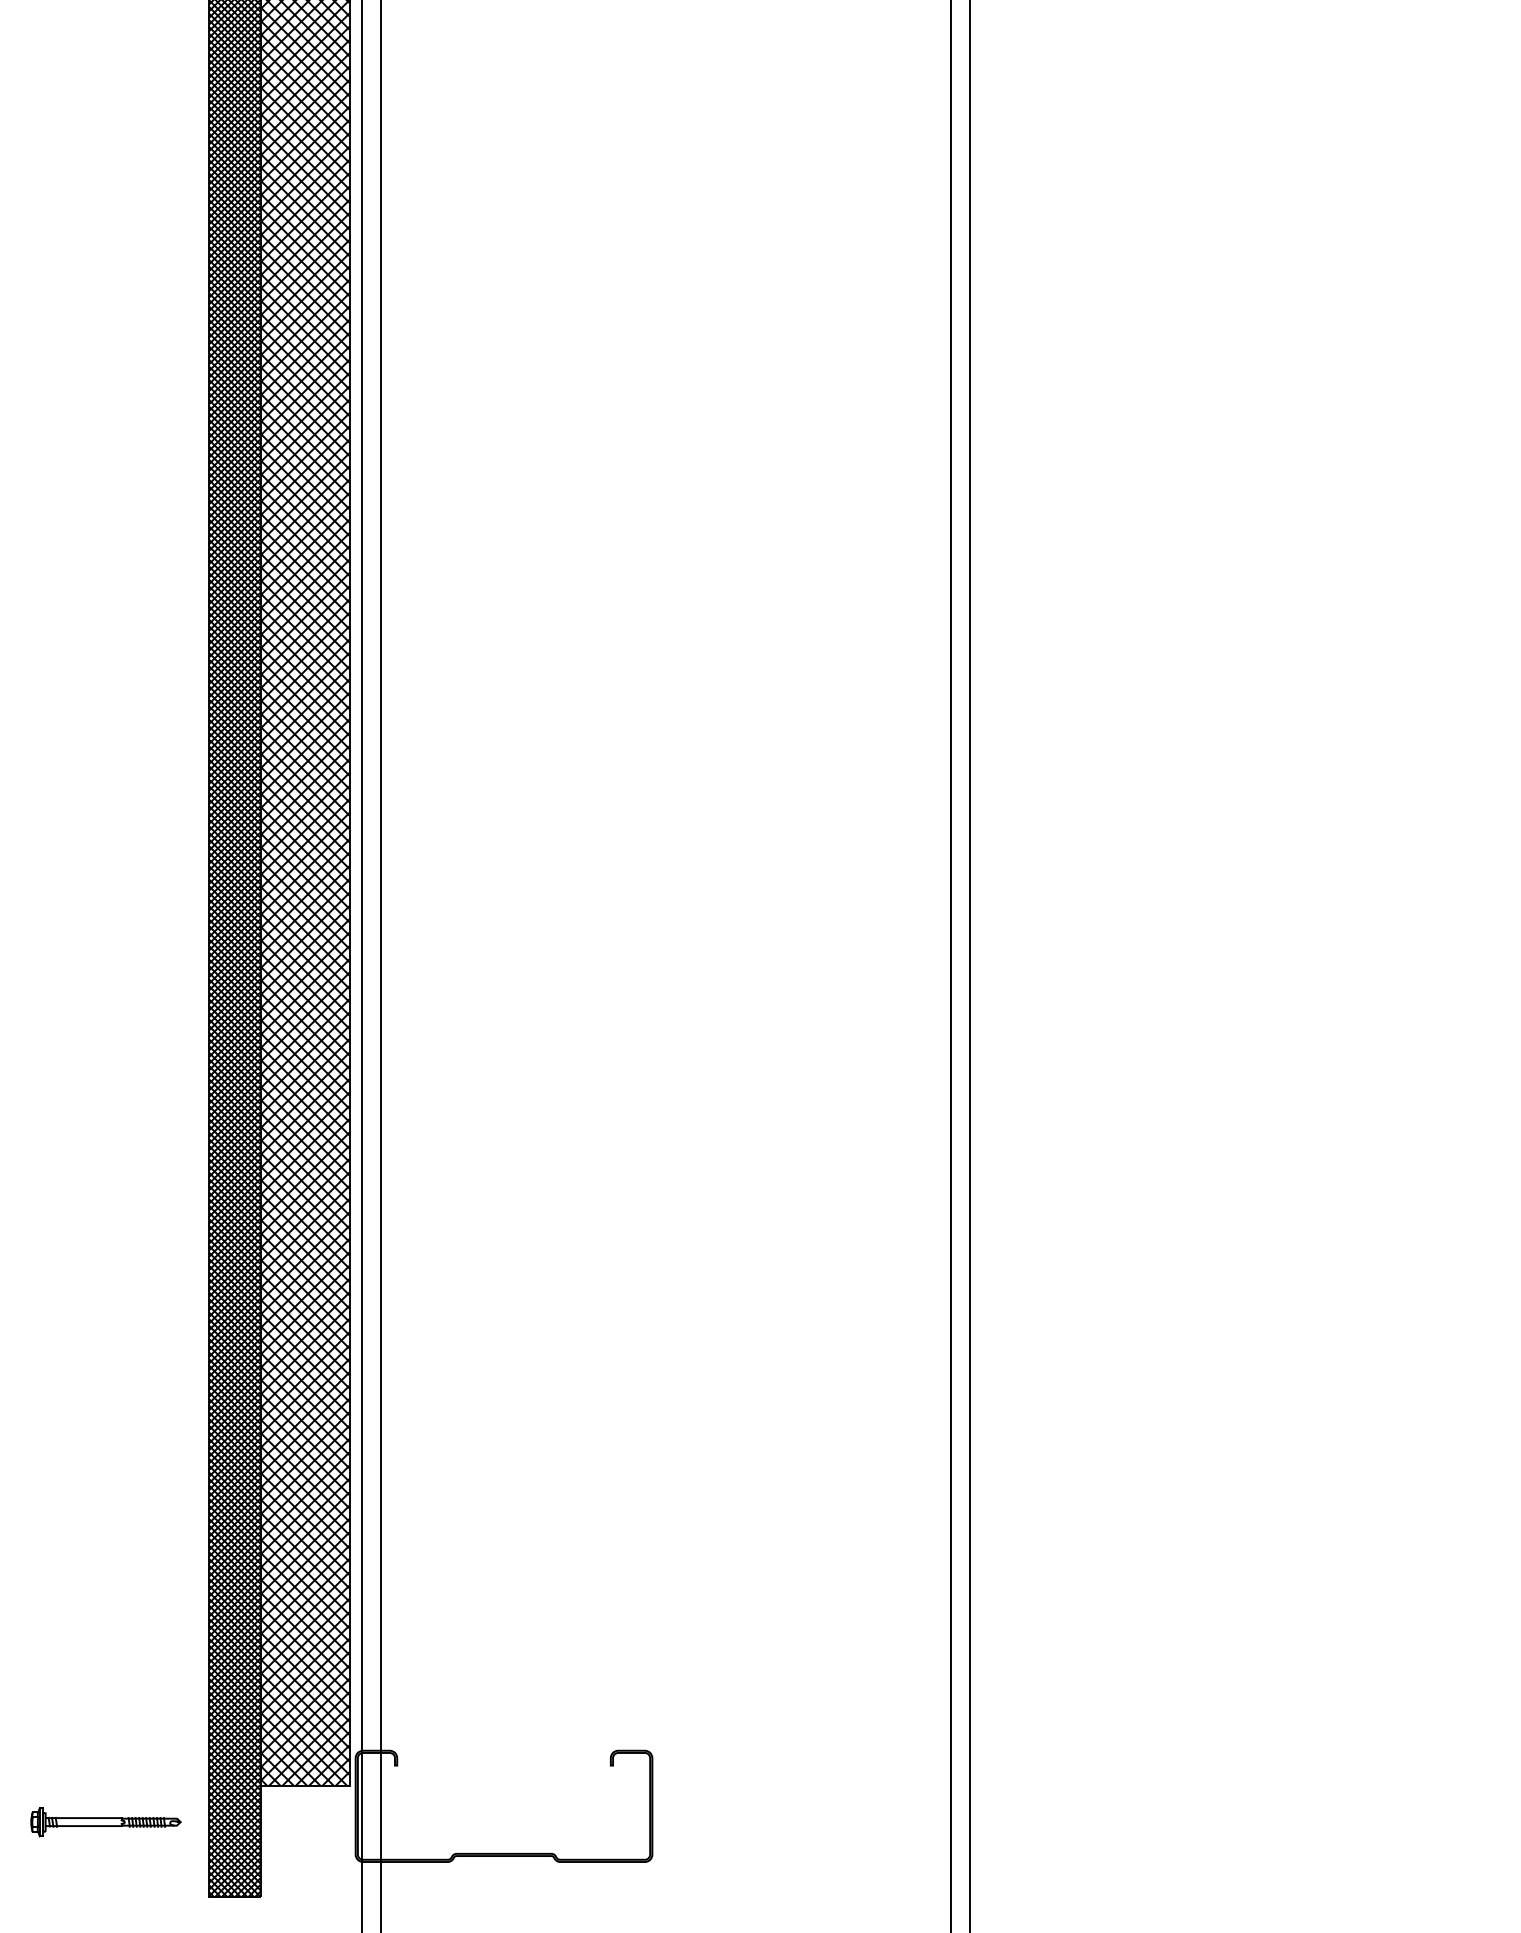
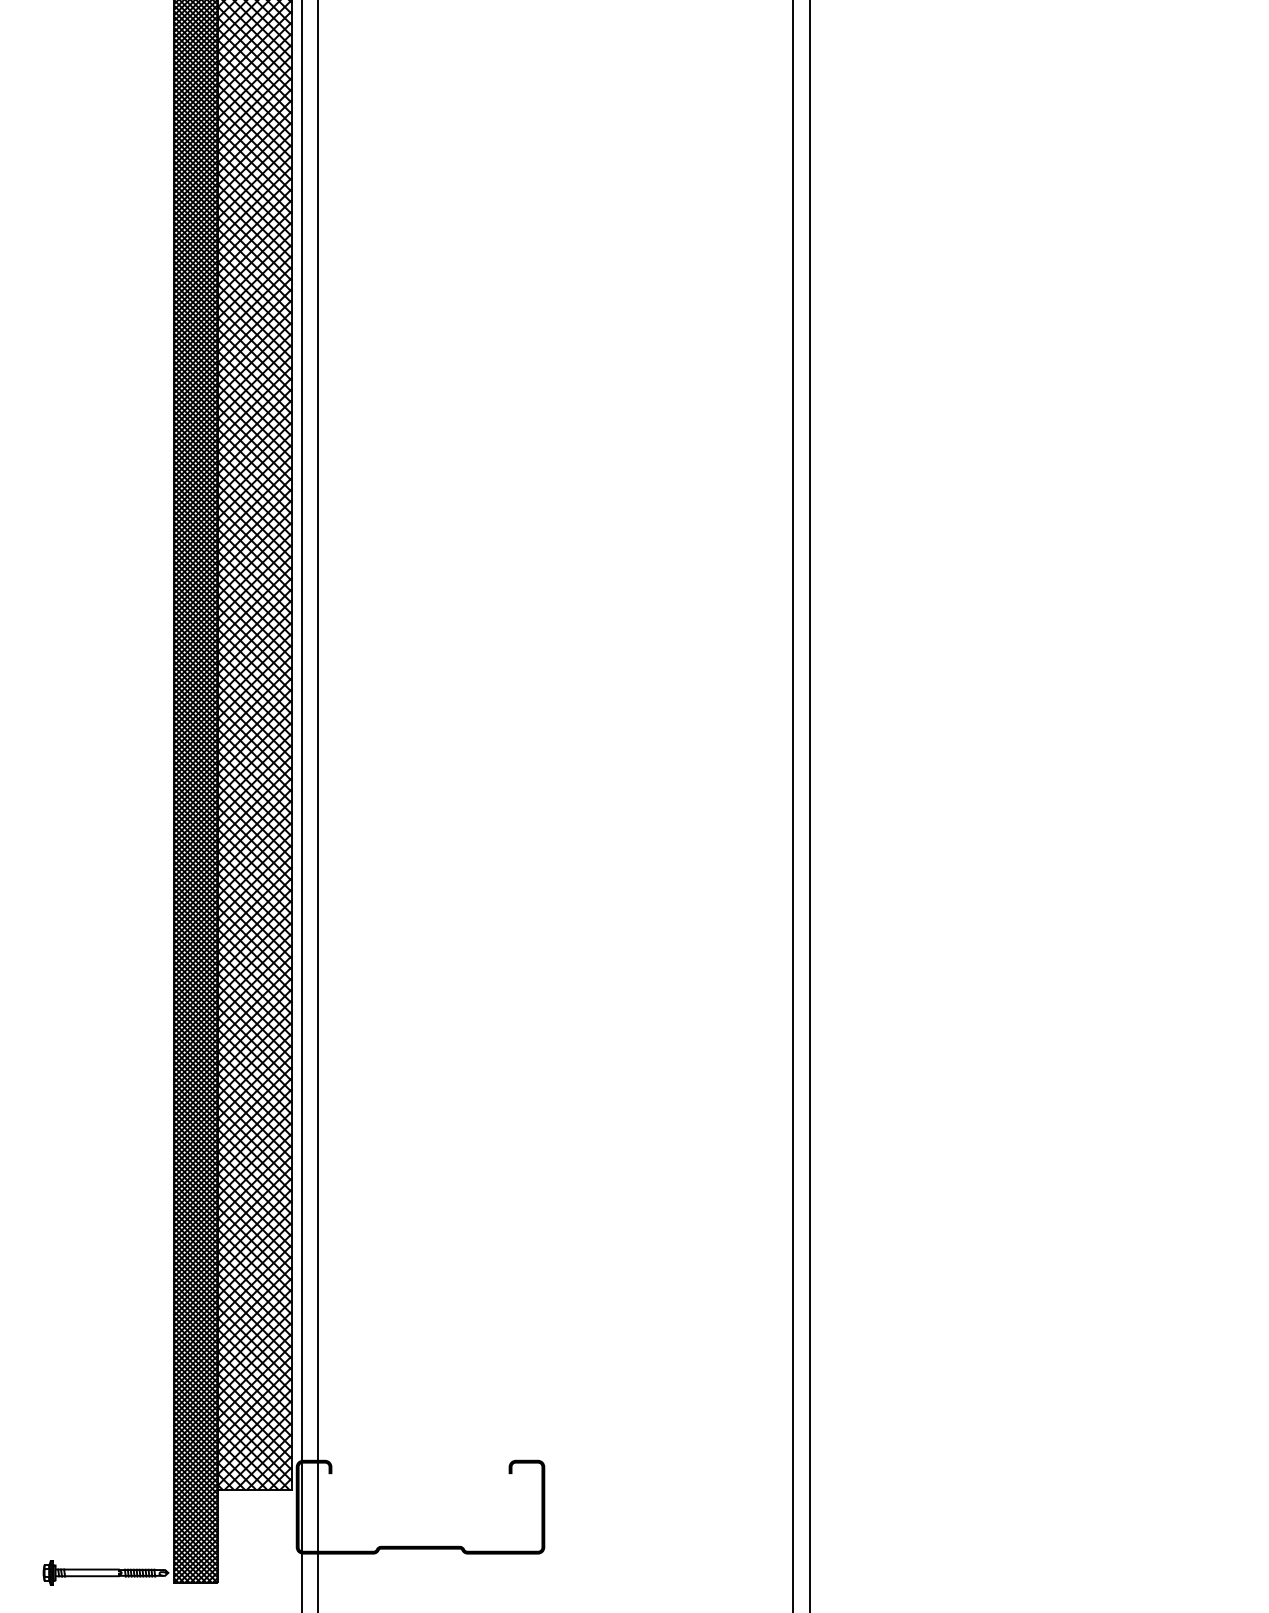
part: (105, 1822) -> (105, 1573), moved

